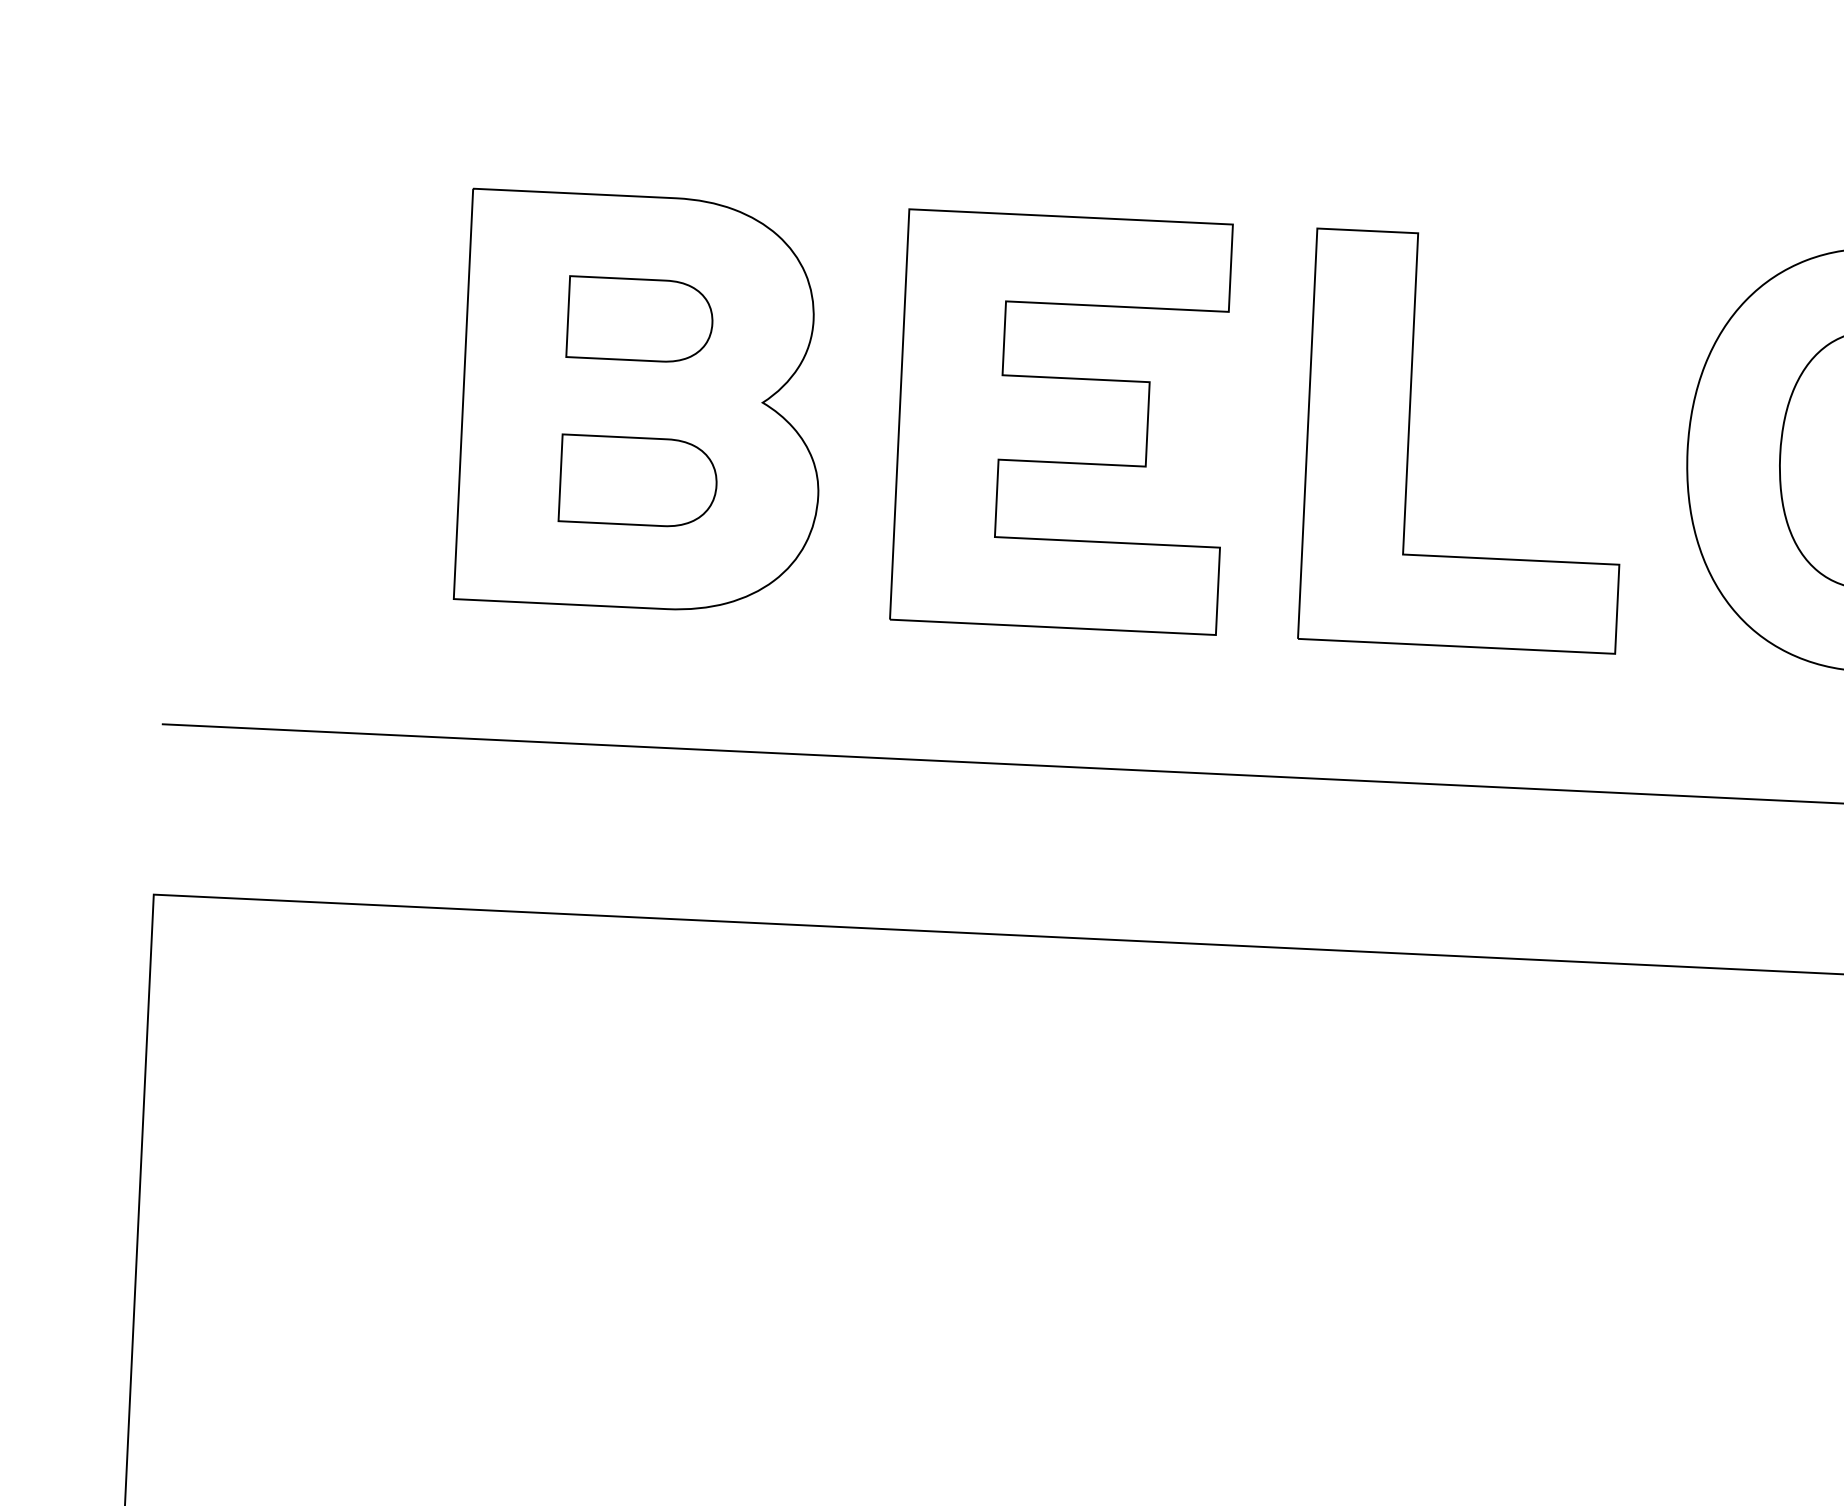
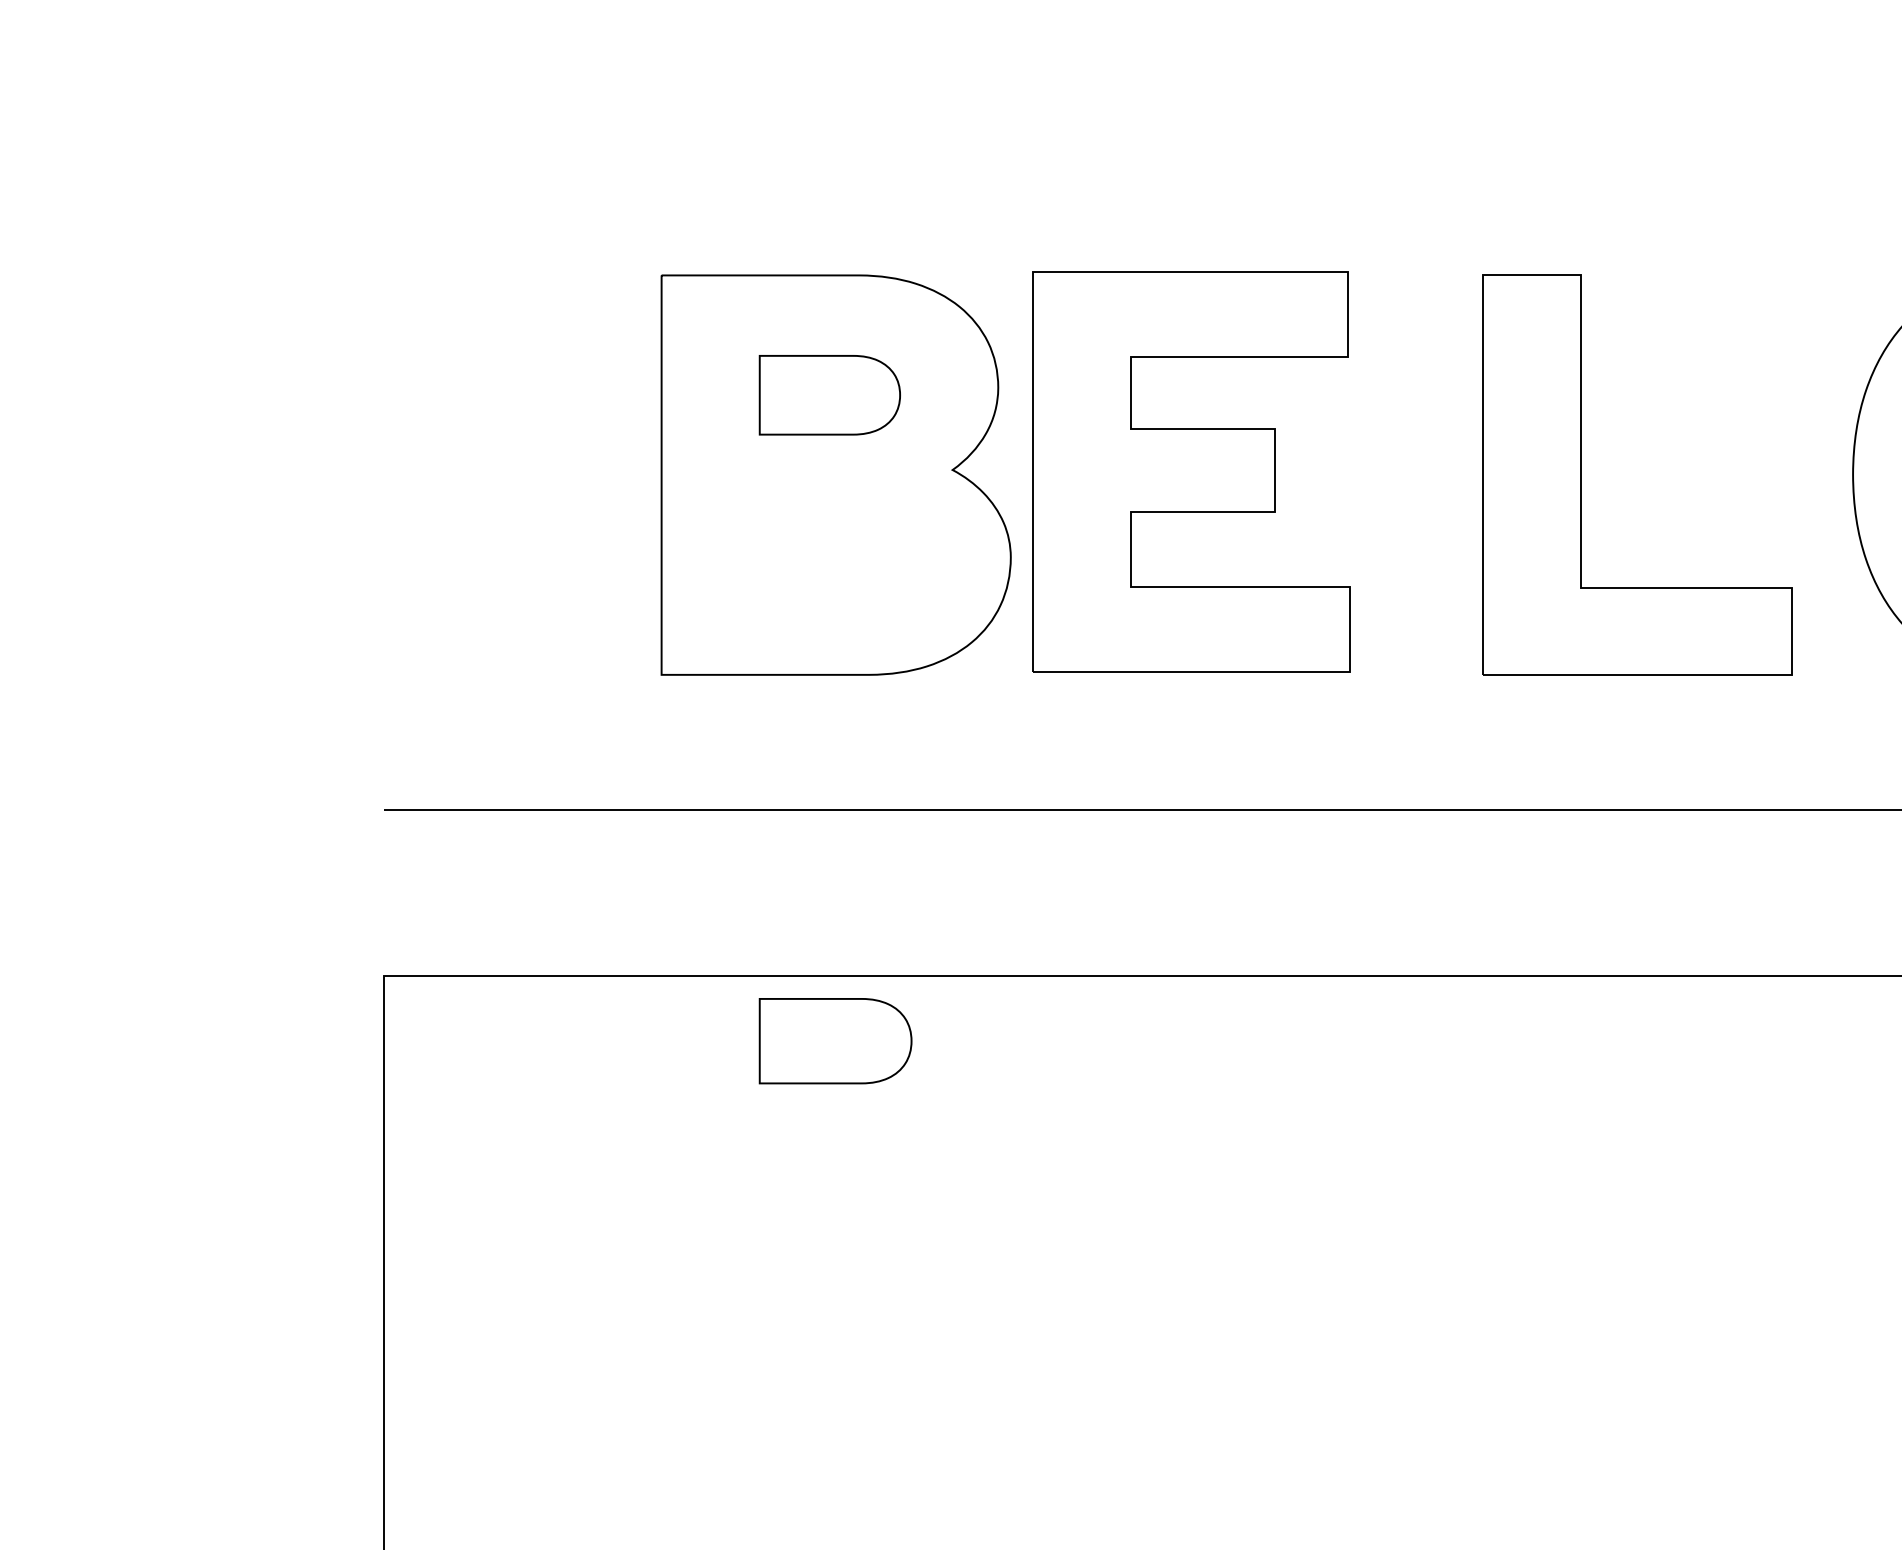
part: (1062, 421) -> (1191, 471), moved
part: (638, 481) -> (835, 1041), moved

